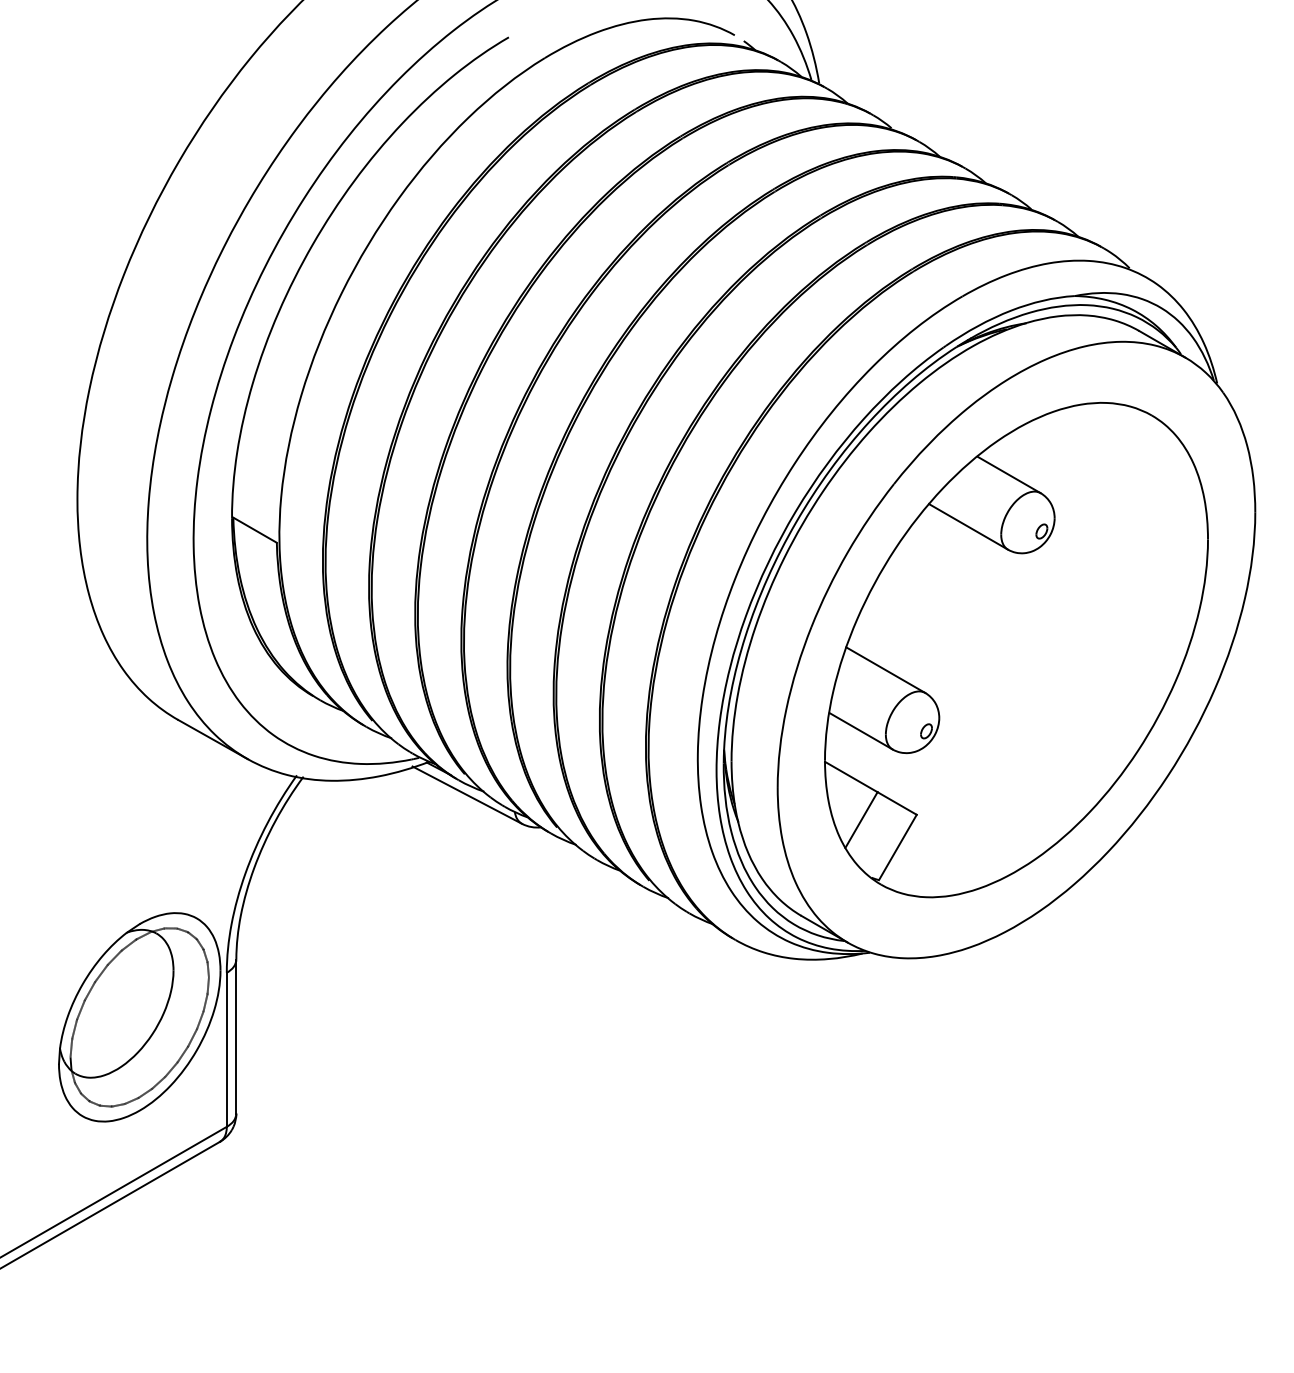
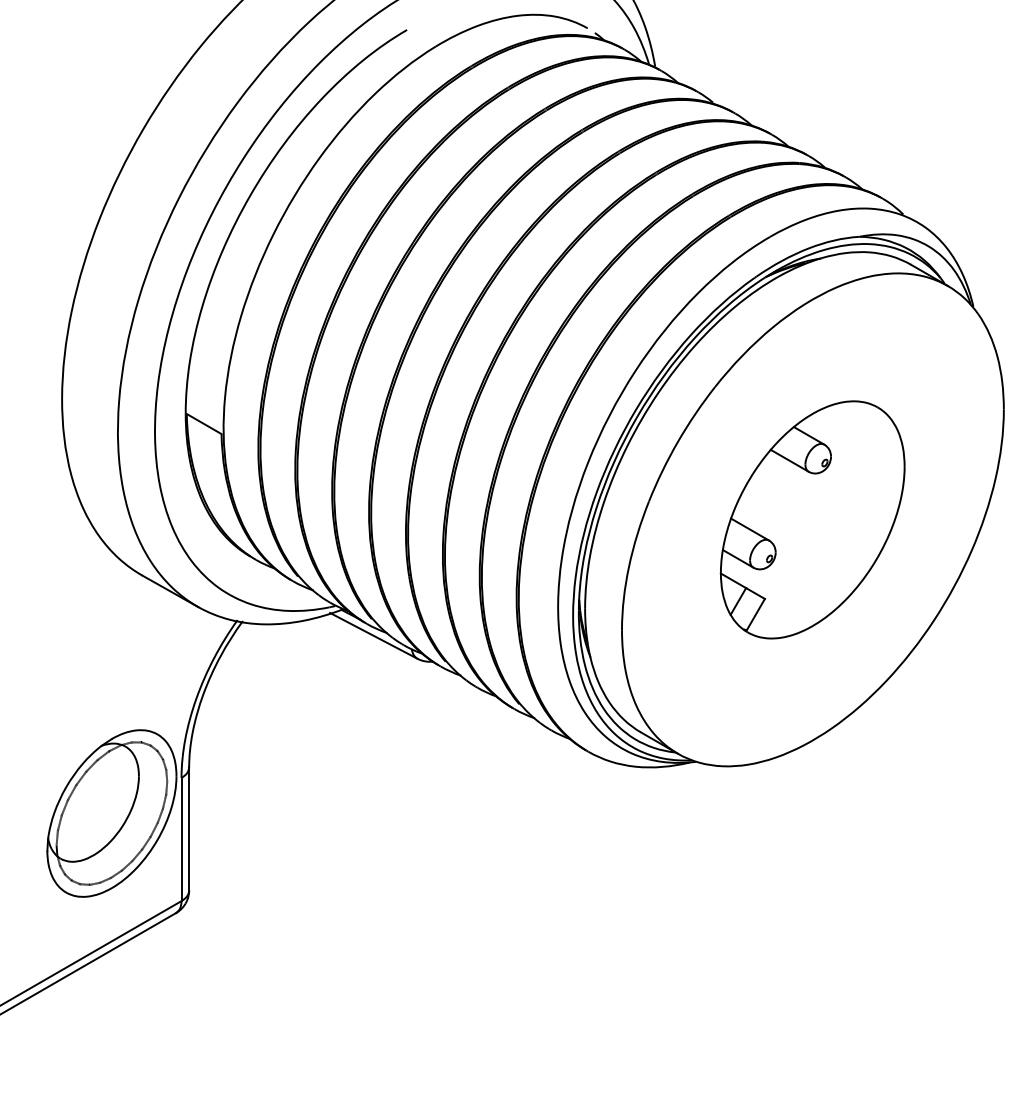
part: (1015, 649) -> (812, 519), size x0.6

